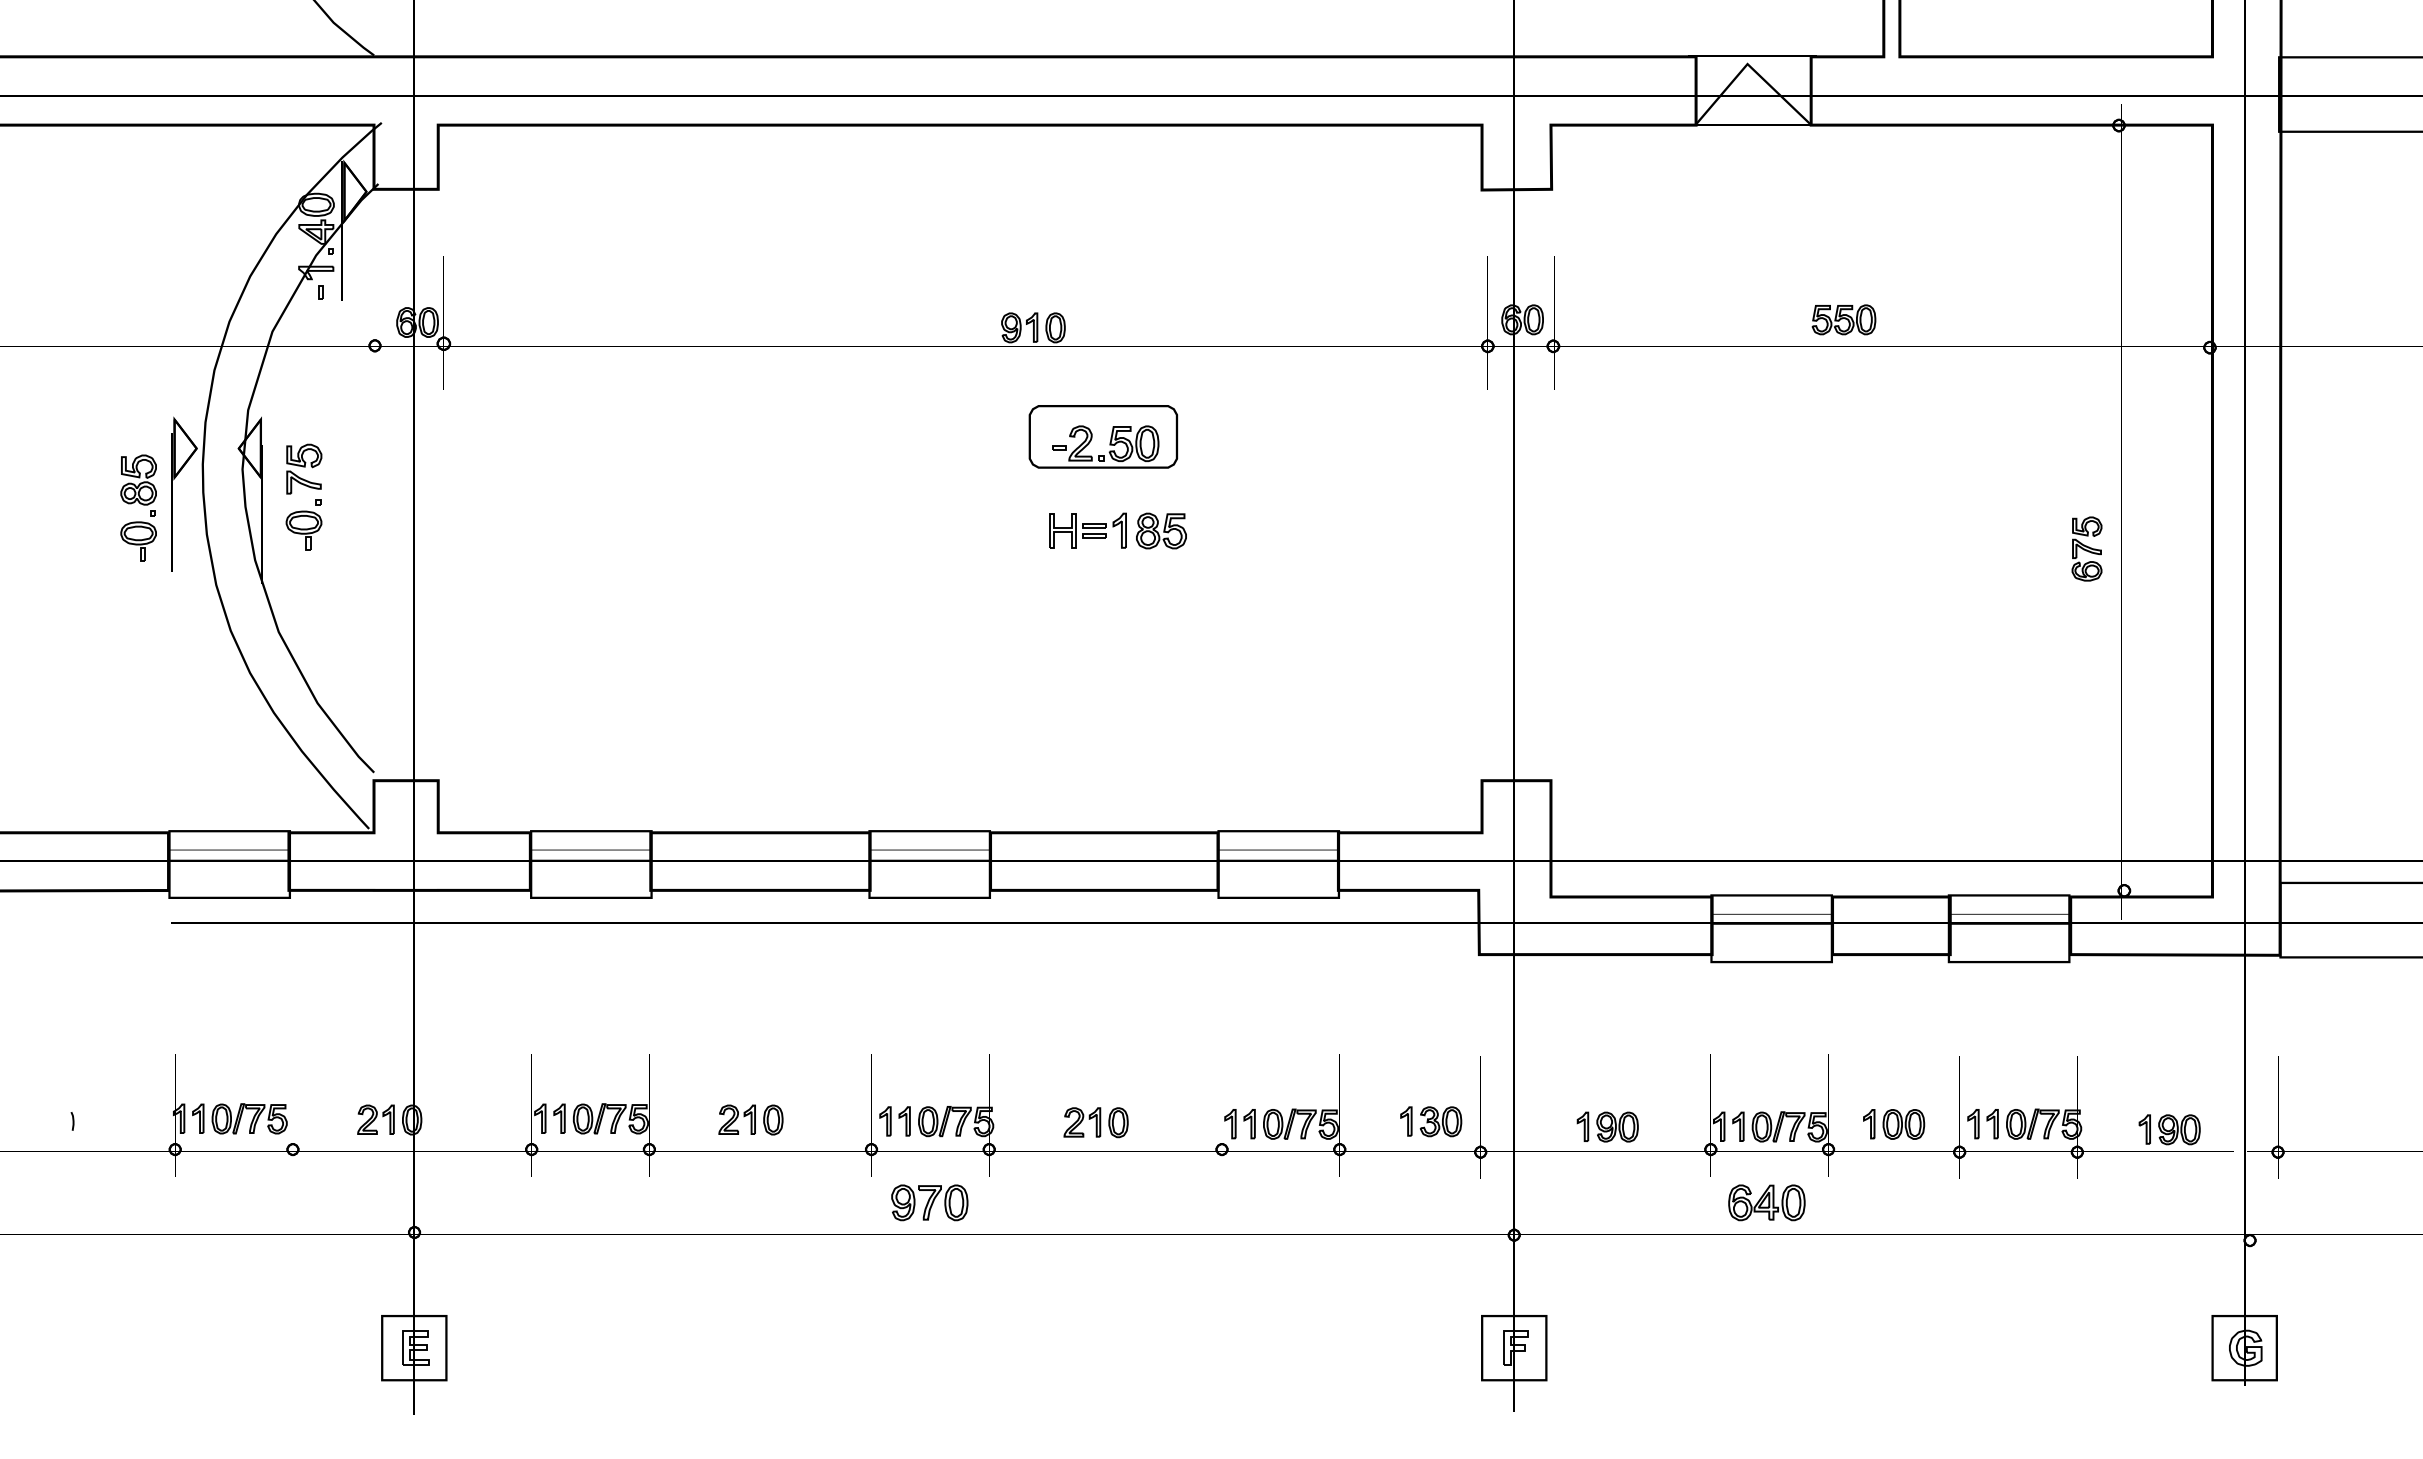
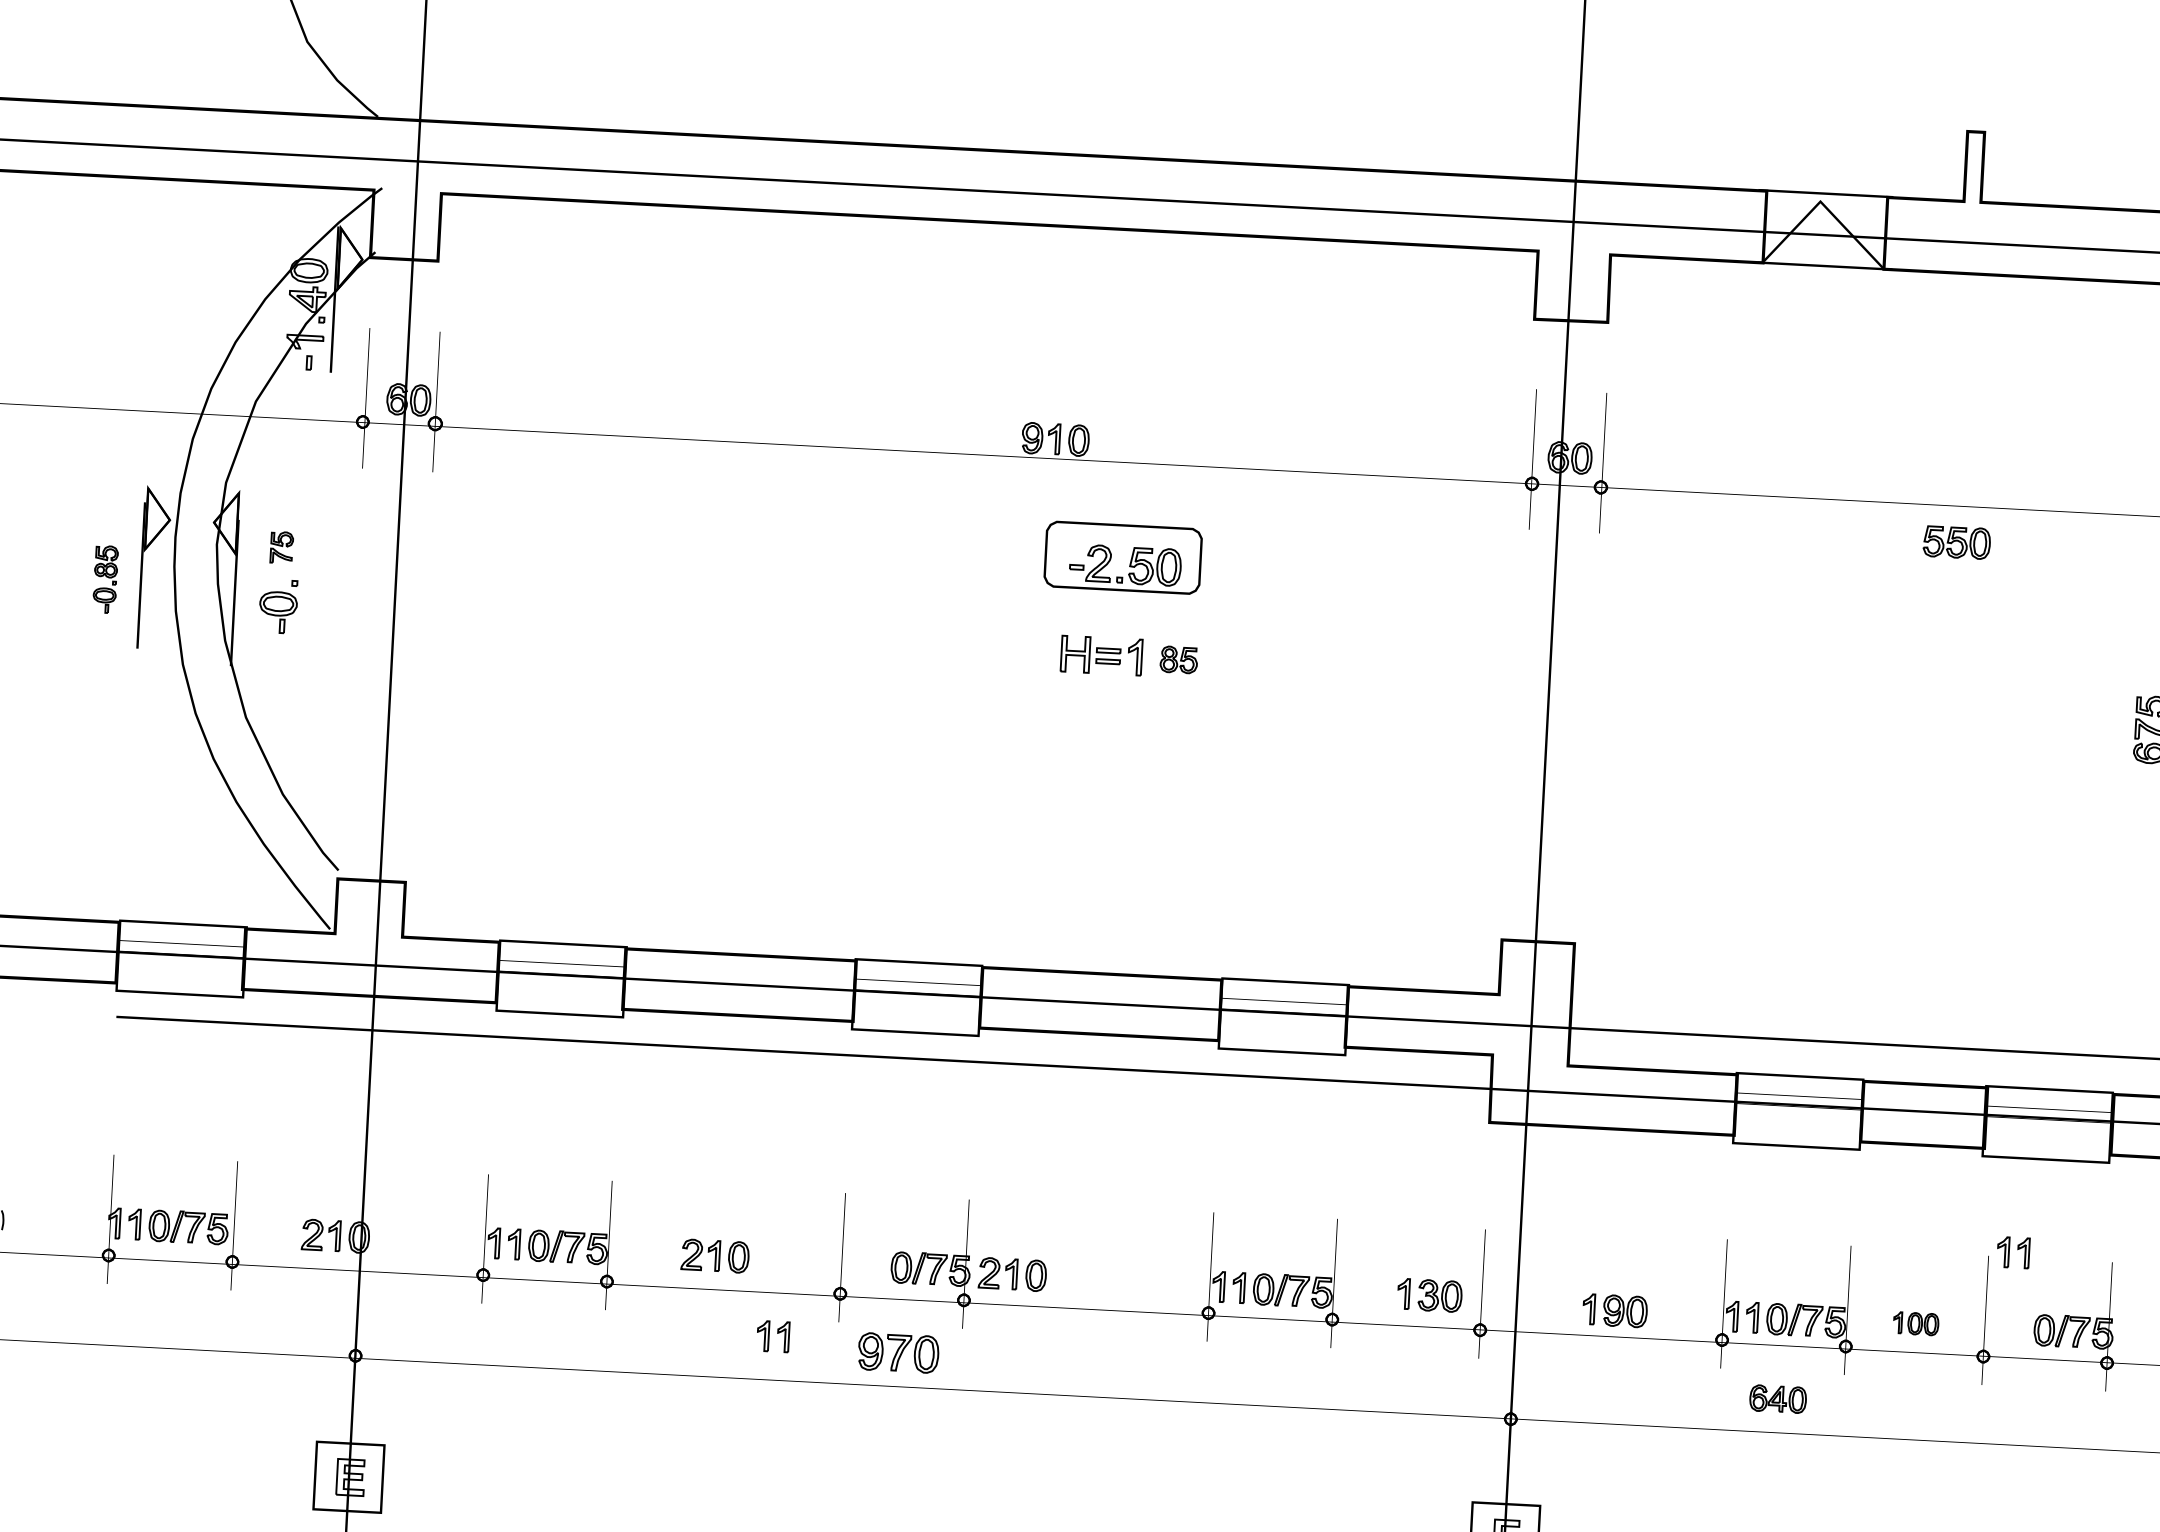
part: (1843, 319) -> (1956, 542), moved
part: (304, 468) -> (282, 547), size x0.6
part: (138, 507) -> (105, 578), size x0.6
part: (1161, 530) -> (1179, 659), size x0.7
part: (894, 1121) -> (772, 1336), moved
part: (1095, 1122) -> (1011, 1274), moved
part: (1894, 1124) -> (1916, 1323), size x0.7
part: (1982, 1124) -> (2012, 1253), moved
part: (1766, 1202) -> (1777, 1398), size x0.7

